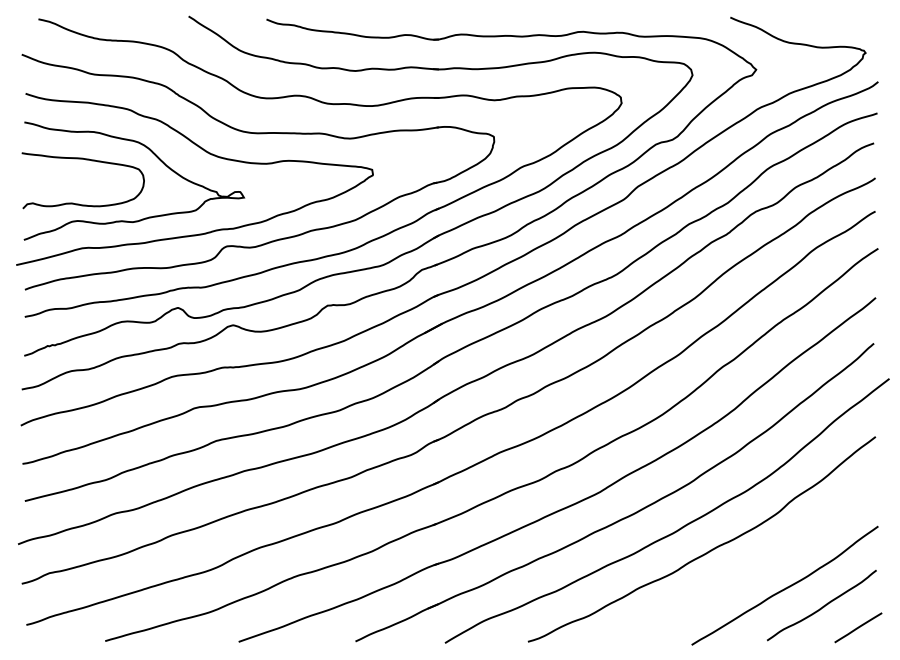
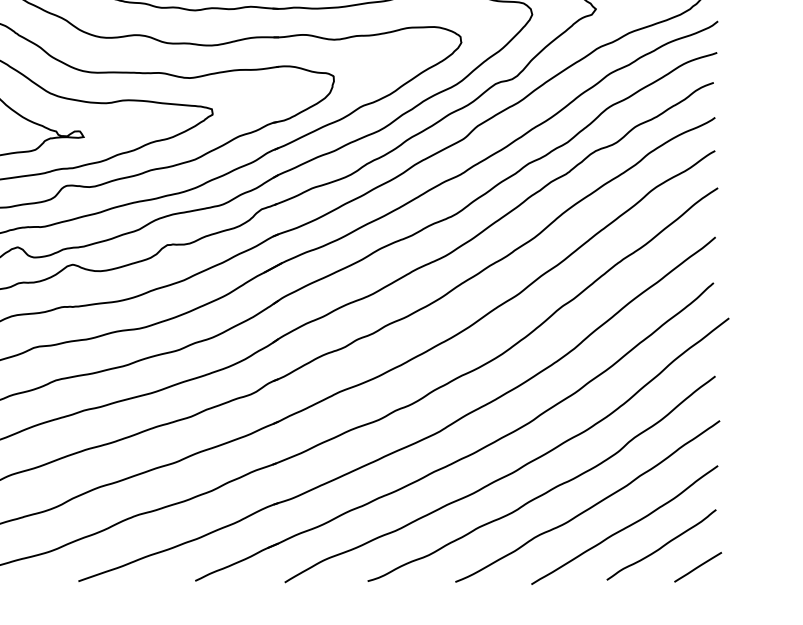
curve: (750, 567) -> (590, 506), added

